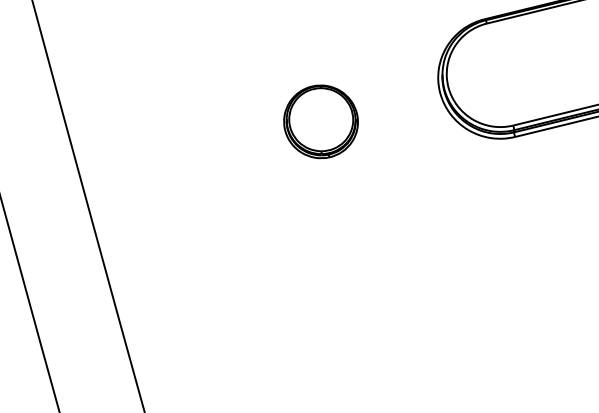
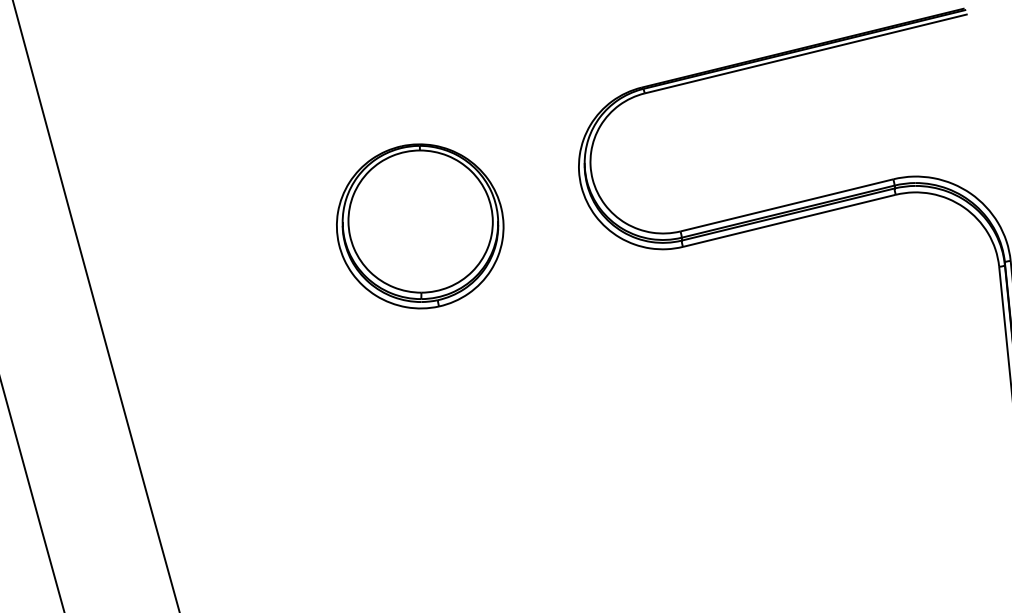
part: (321, 121) -> (420, 226), size x1.67

